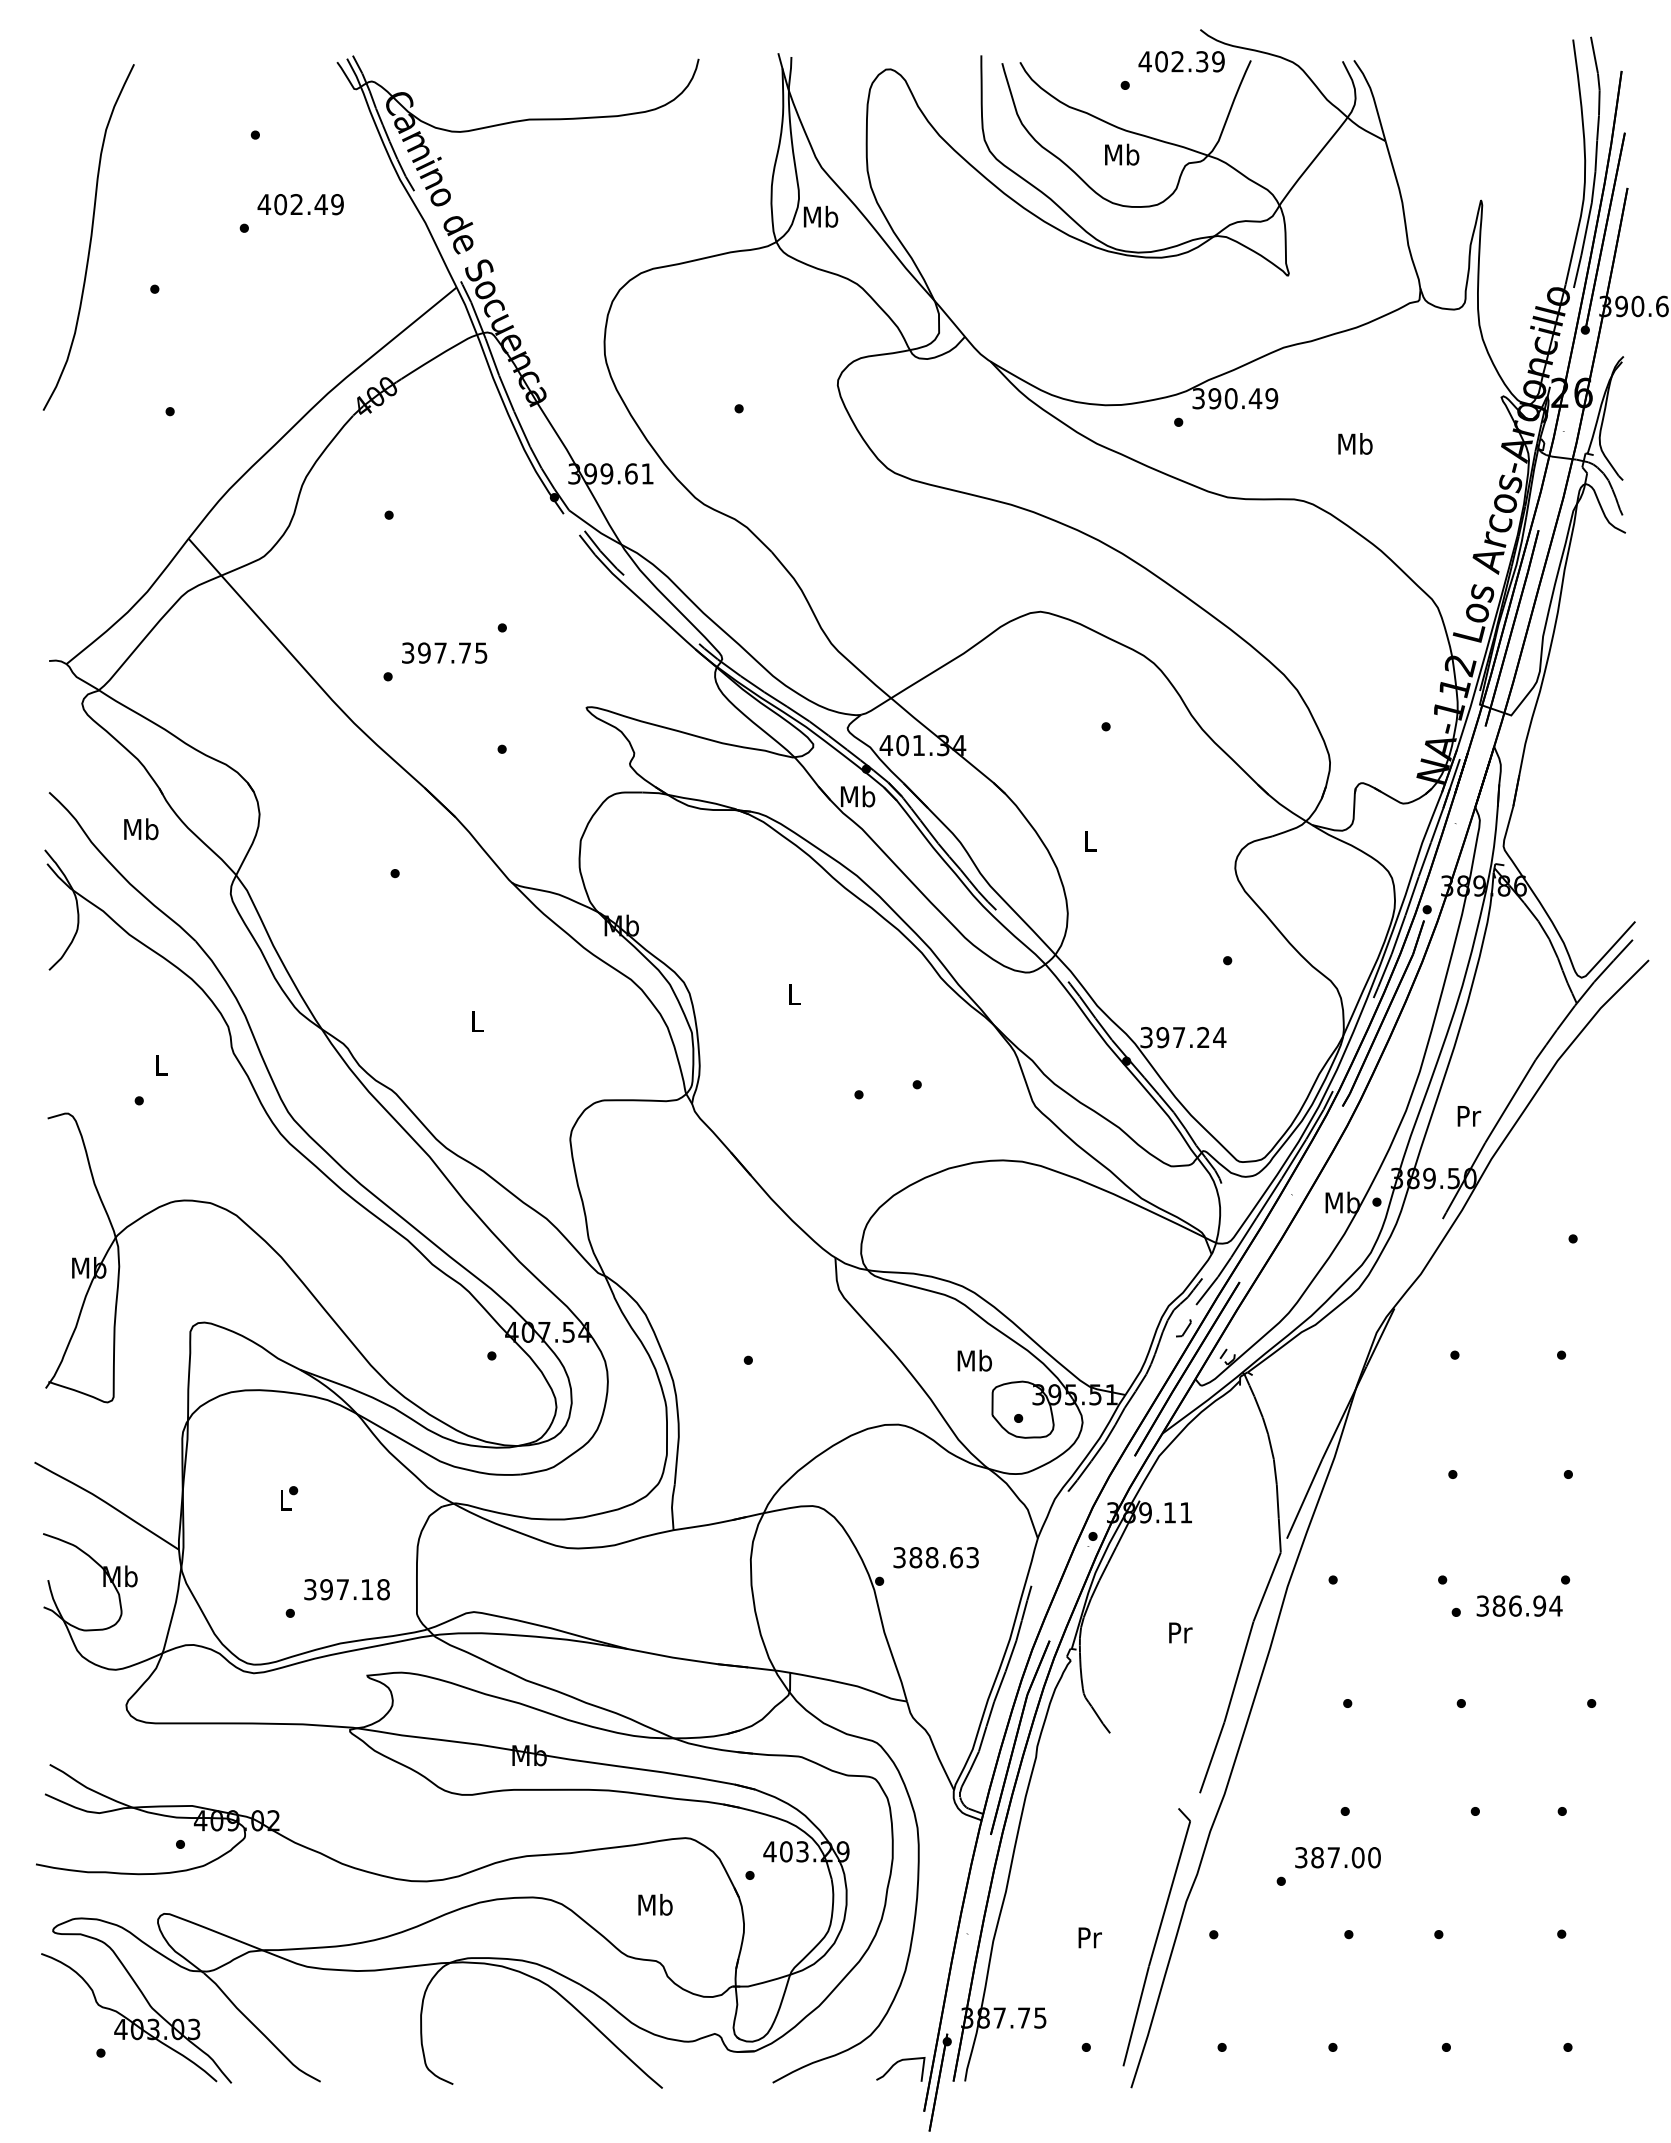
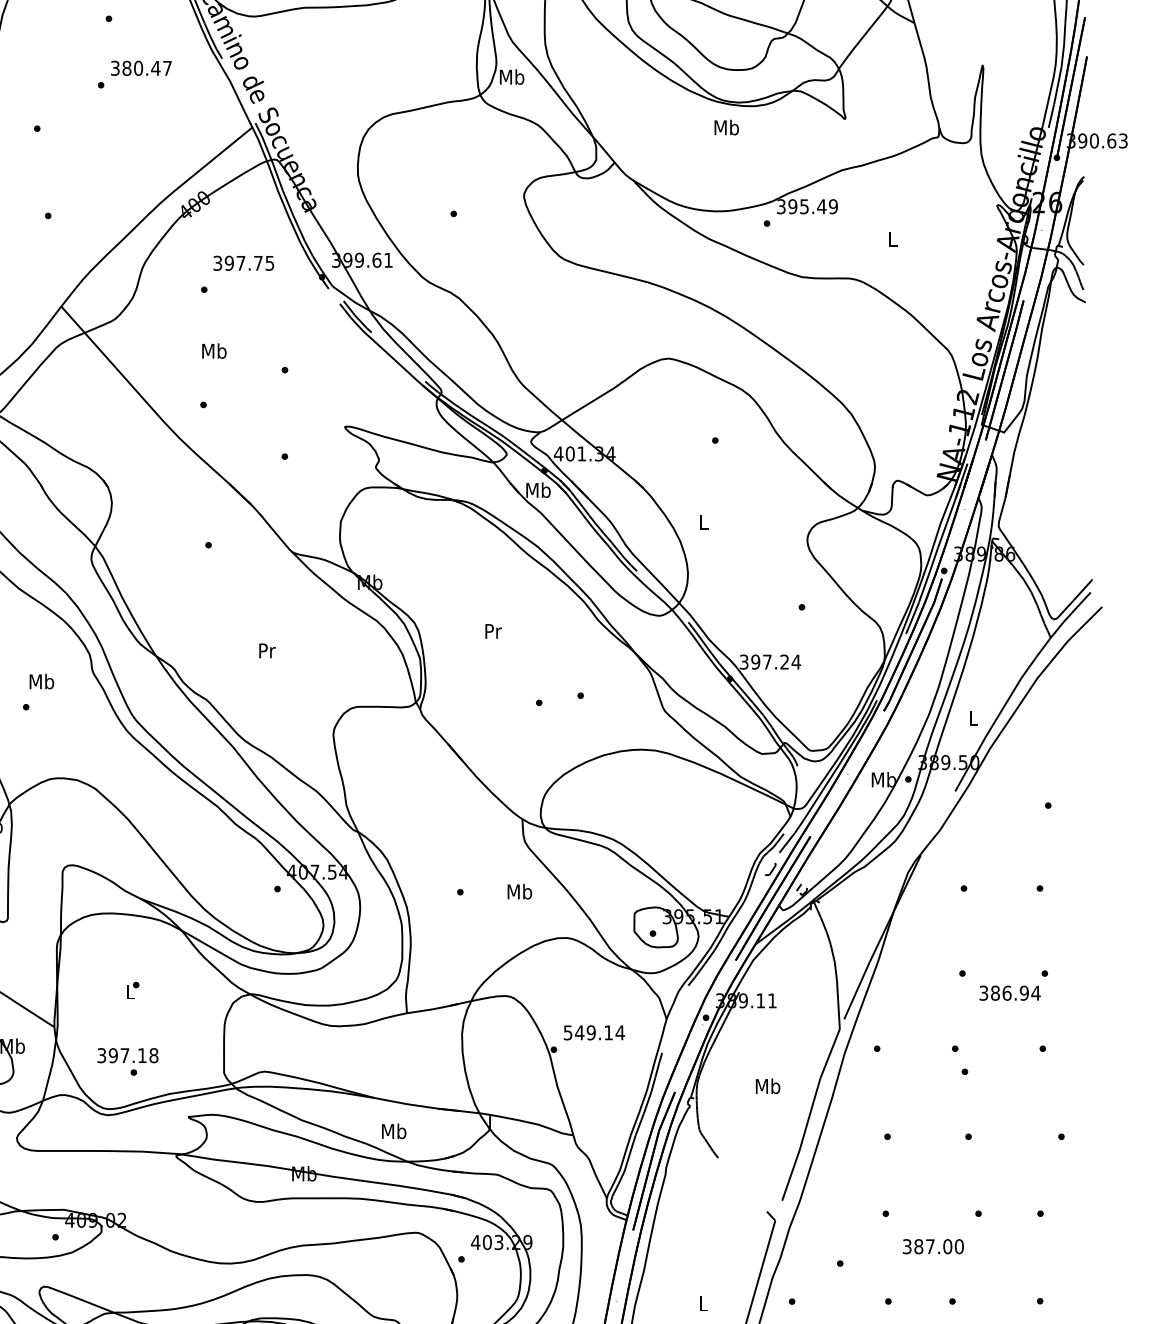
text: (1122, 154) -> (727, 127), moved
text: (300, 204) -> (141, 68), 402.49 -> 380.47
text: (1230, 398) -> (804, 206), 390.49 -> 395.49
text: (1355, 443) -> (893, 238), Mb -> L
text: (444, 652) -> (243, 262), moved
text: (141, 829) -> (214, 351), moved
text: (794, 994) -> (493, 631), L -> Pr
text: (477, 1021) -> (267, 650), L -> Pr
text: (161, 1064) -> (42, 681), L -> Mb
text: (1469, 1116) -> (974, 718), Pr -> L
text: (974, 1360) -> (519, 891), moved
text: (936, 1557) -> (594, 1032), 388.63 -> 549.14
text: (346, 1589) -> (127, 1055), moved
text: (1519, 1605) -> (1010, 992), moved
text: (1180, 1632) -> (768, 1086), Pr -> Mb
text: (1337, 1857) -> (933, 1246), moved
text: (655, 1904) -> (394, 1131), moved
text: (1089, 1937) -> (703, 1303), Pr -> L

